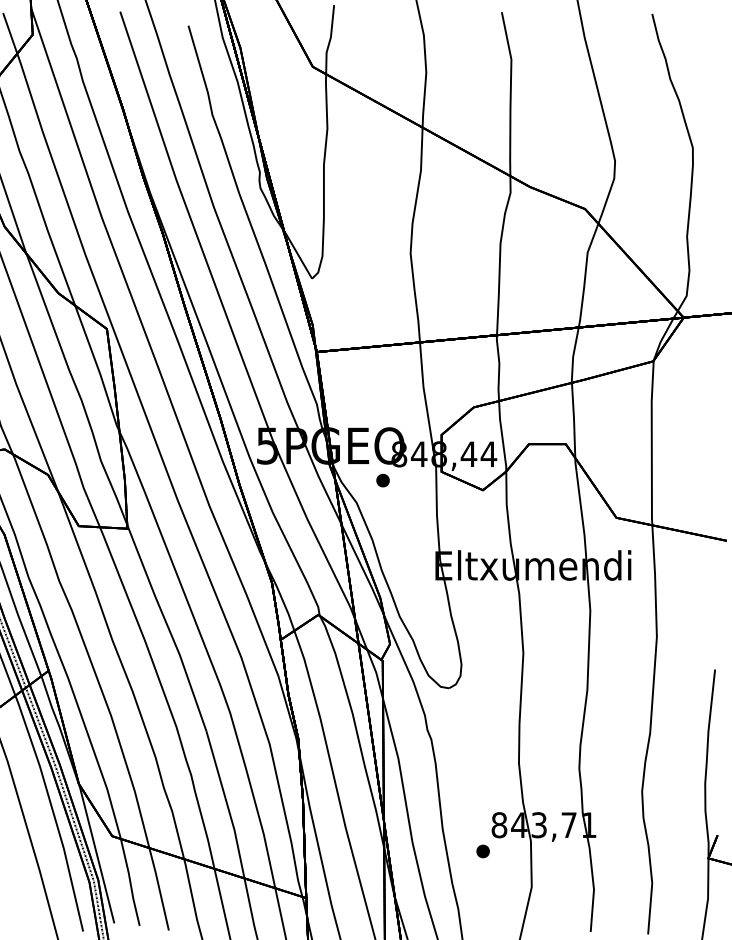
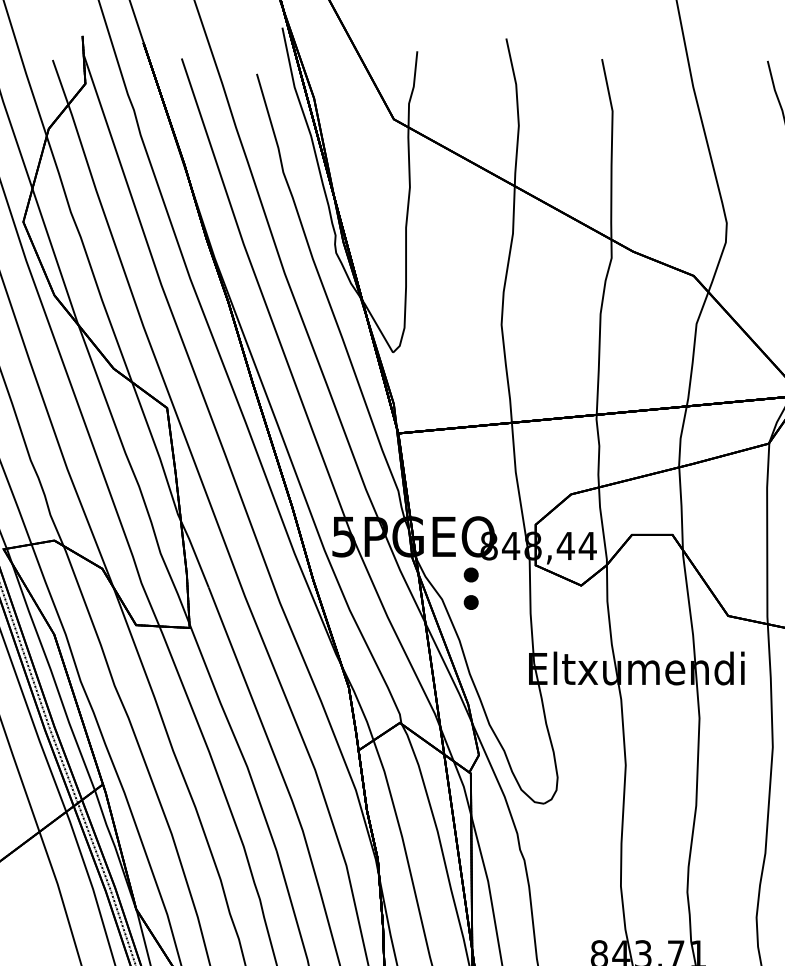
part: (382, 505) -> (470, 602), added

